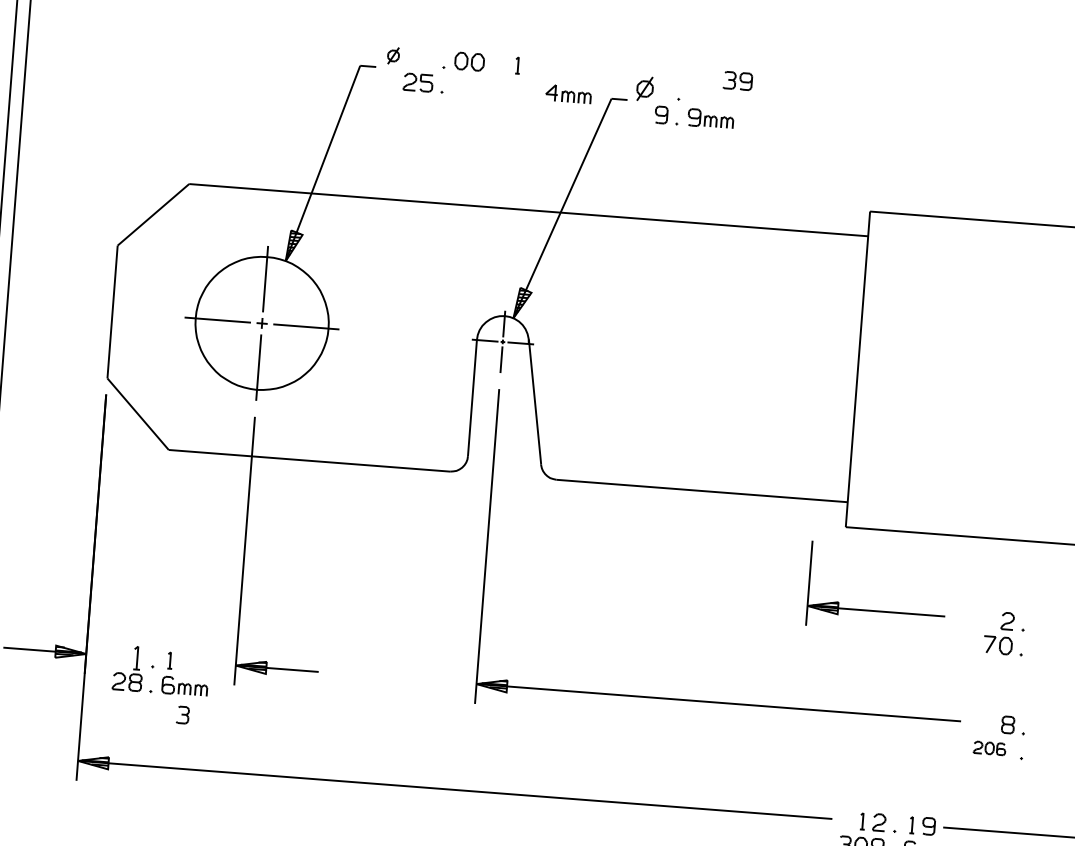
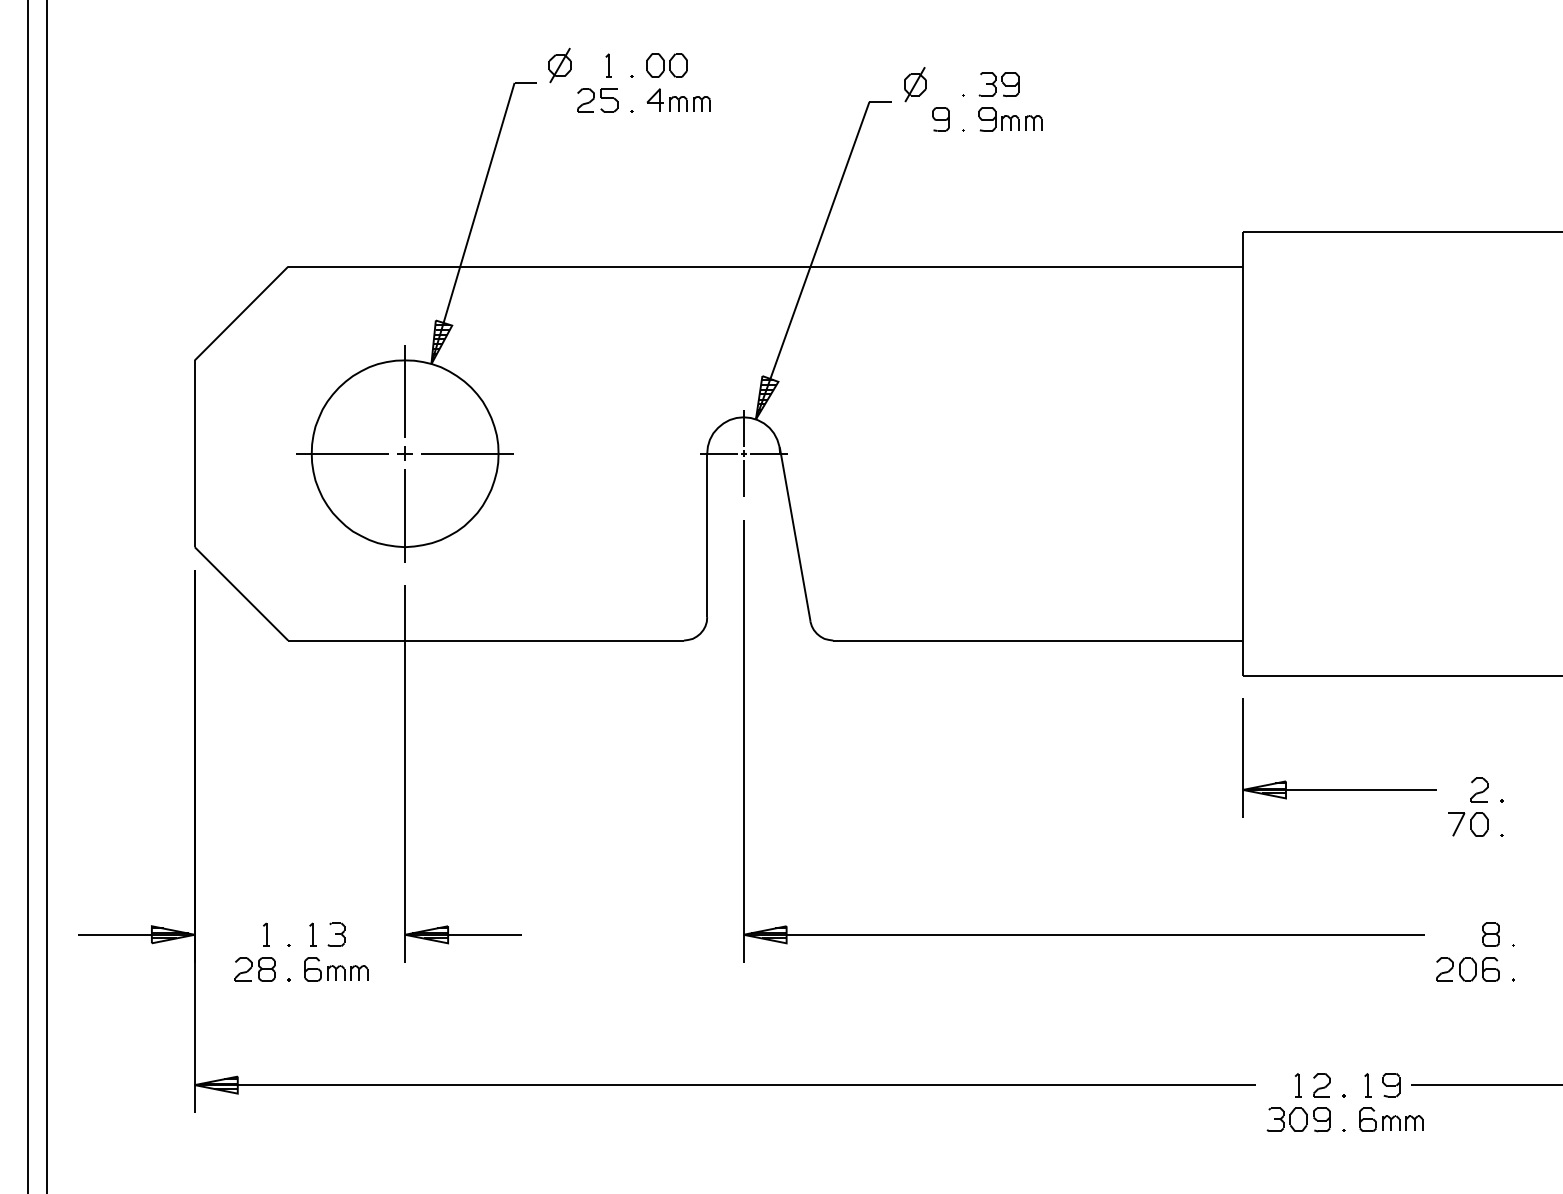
part: (393, 55) -> (559, 65), size x1.43
part: (517, 65) -> (608, 65), moved
part: (737, 80) -> (998, 84), moved
part: (568, 93) -> (678, 99), moved
part: (876, 610) -> (1339, 789), moved
part: (137, 657) -> (266, 934), size x0.71
part: (182, 714) -> (336, 934), moved
part: (989, 748) -> (1467, 969), size x1.43

